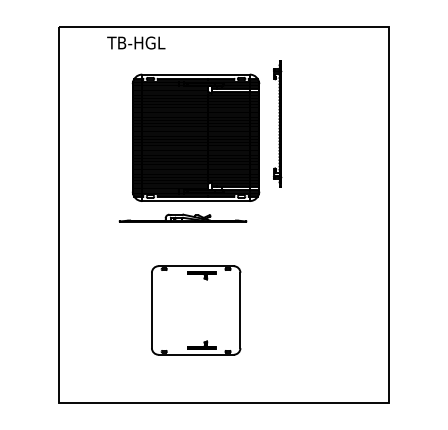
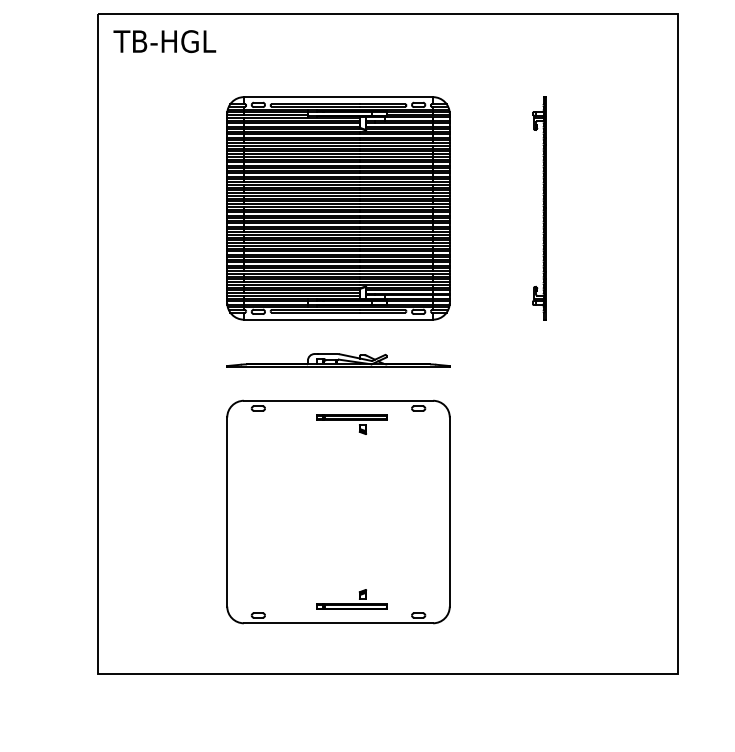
text: (136, 42) -> (165, 40), moved
part: (277, 123) -> (539, 207), moved
part: (182, 217) -> (337, 359), moved
part: (196, 310) -> (339, 512), size x1.43

